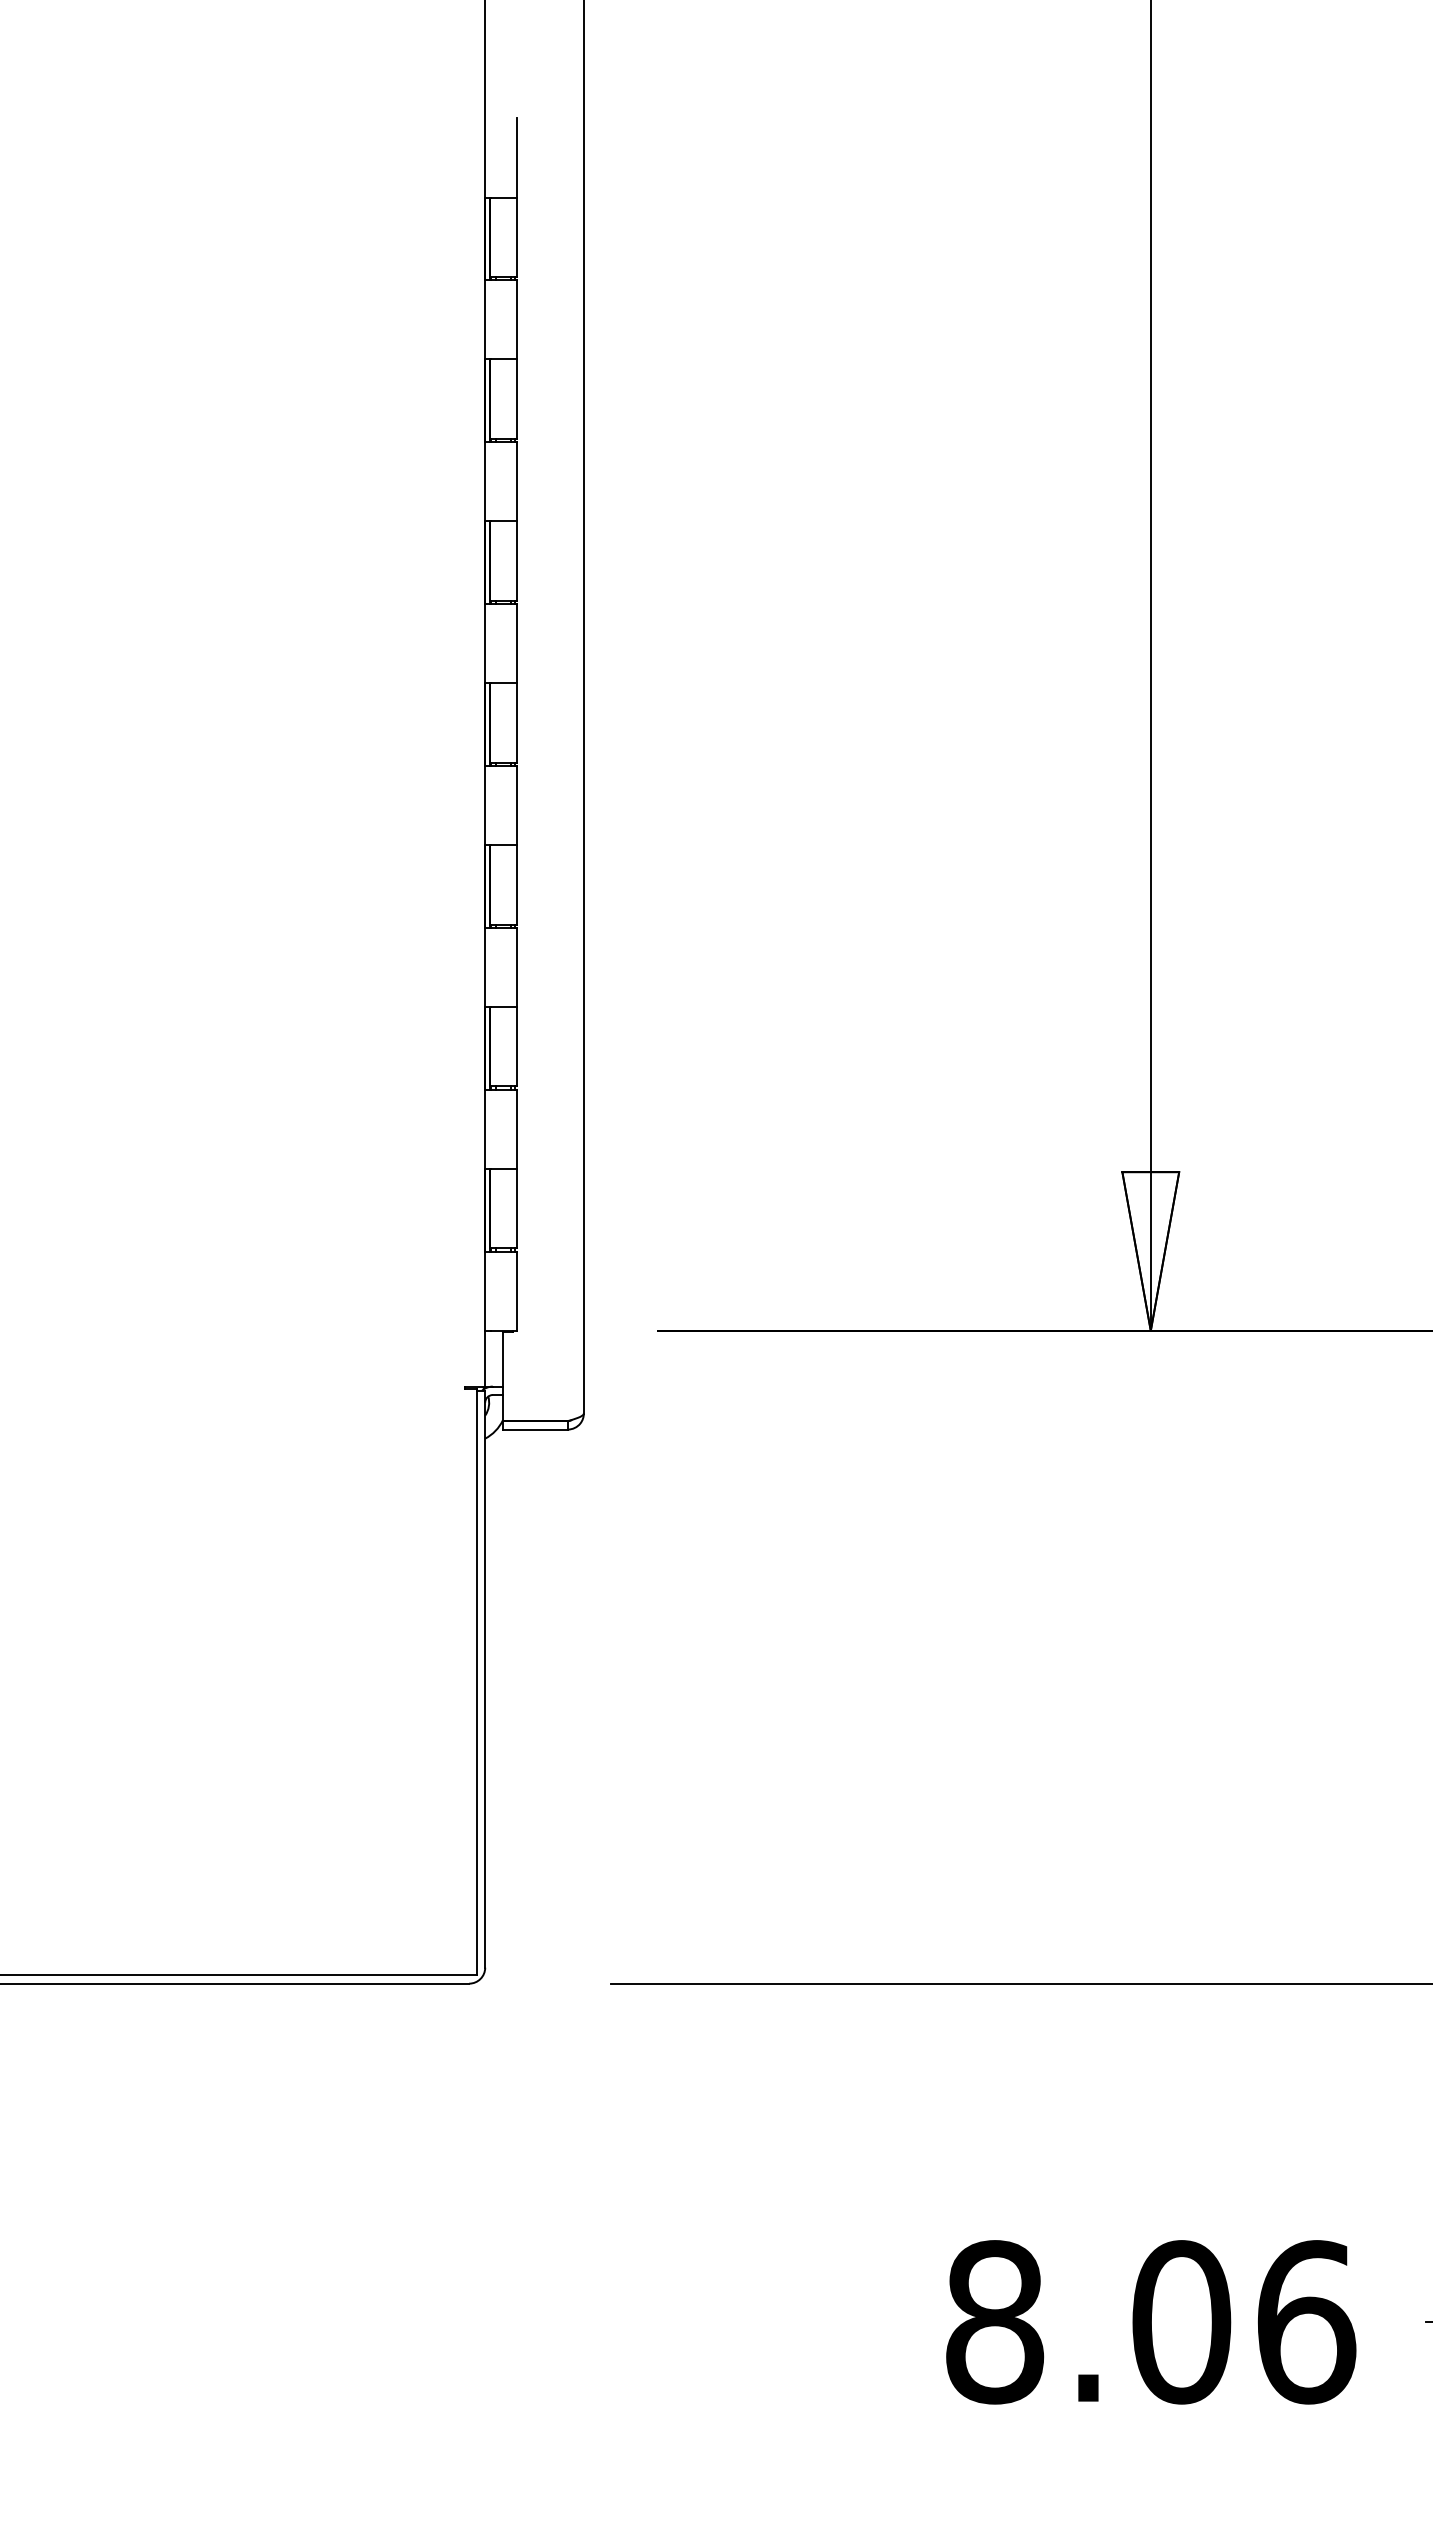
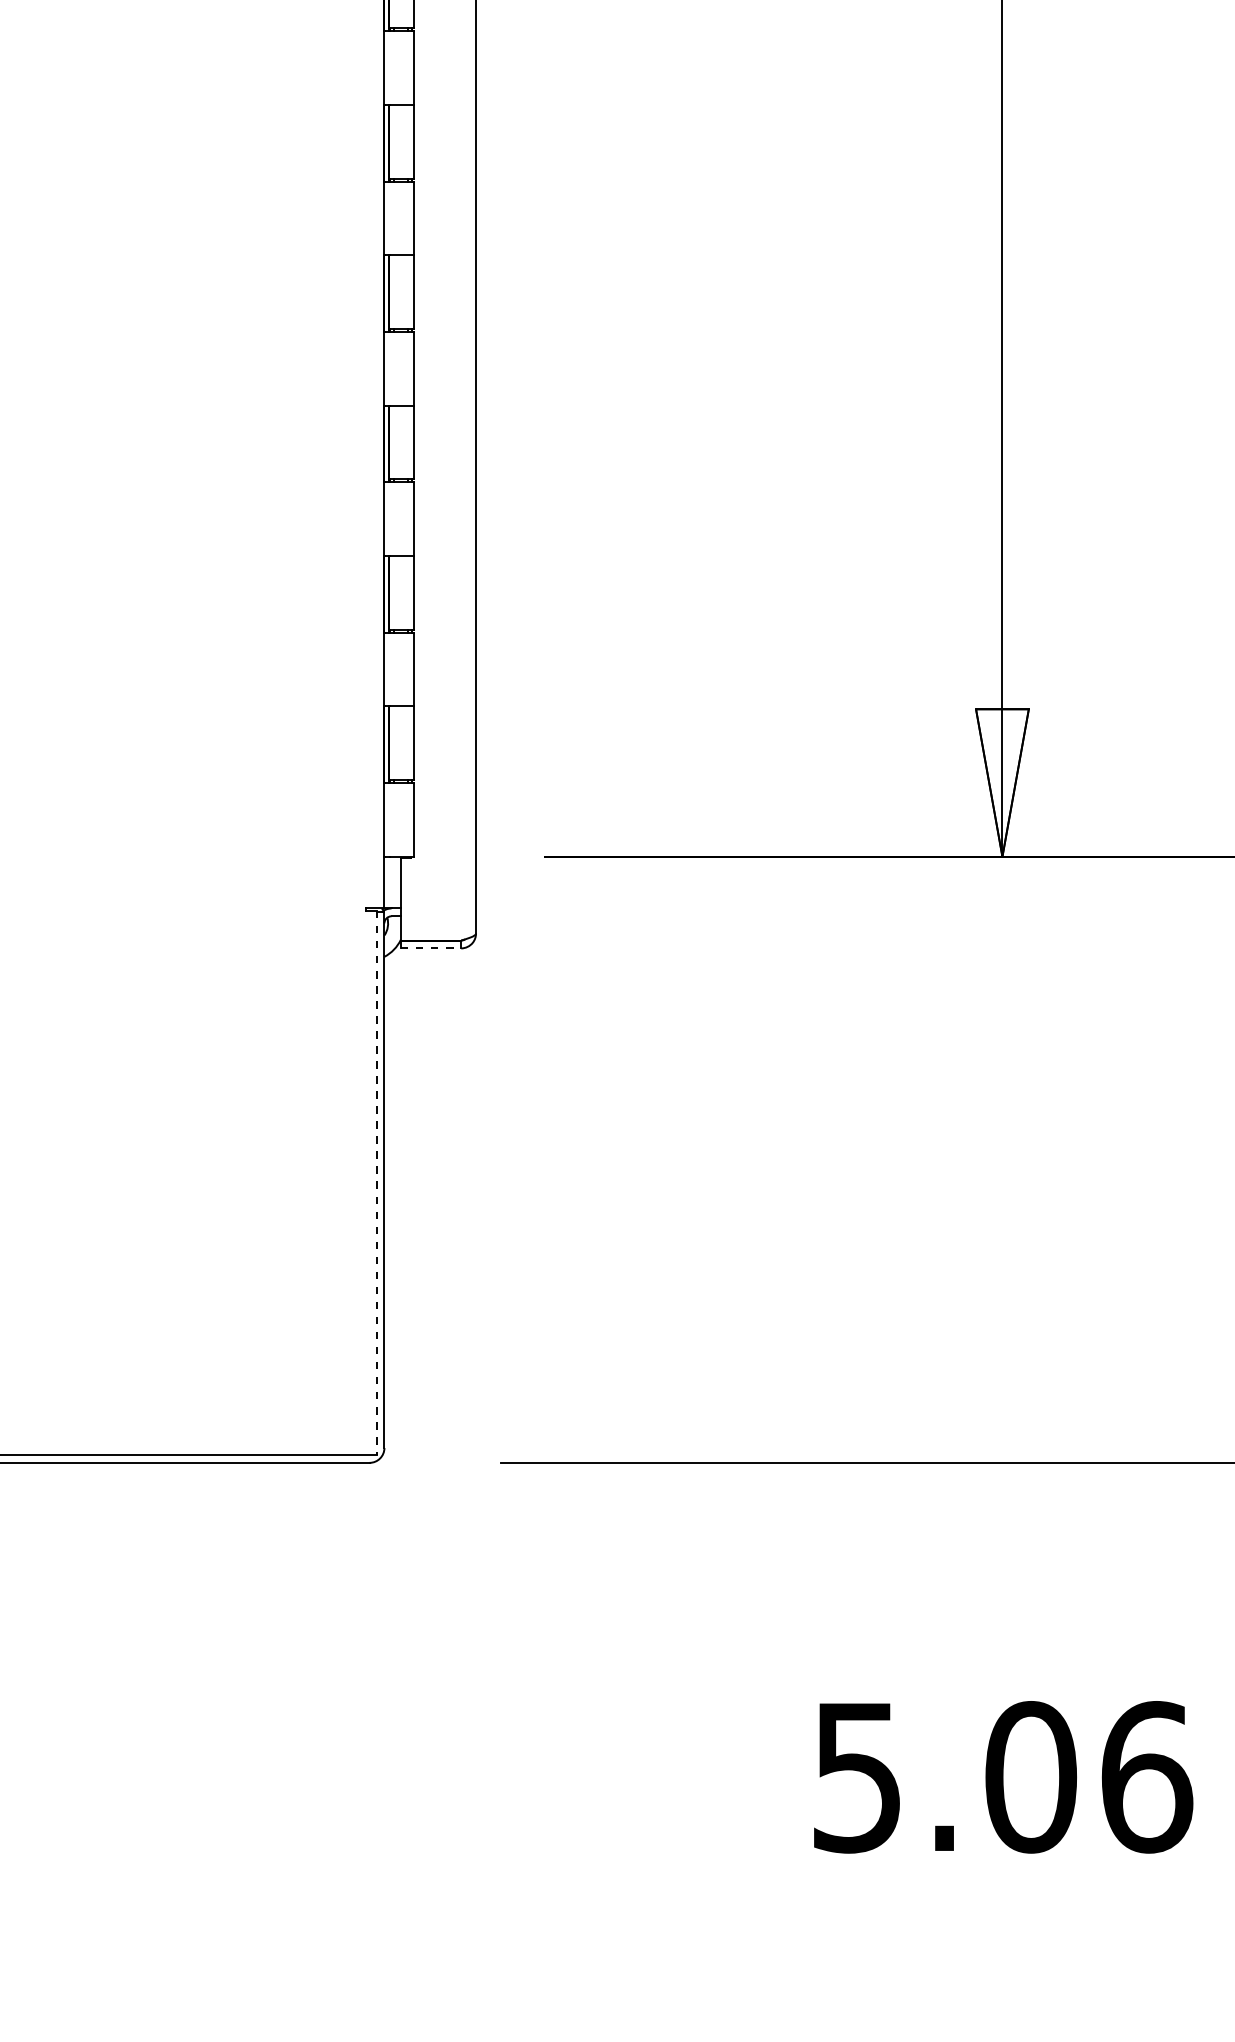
line: (535, 1429) -> (431, 948), solid -> dashed
line: (476, 1682) -> (376, 1183), solid -> dashed
text: (995, 2322) -> (858, 1777), 8.06 -> 5.06

